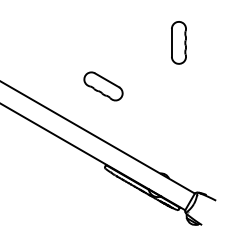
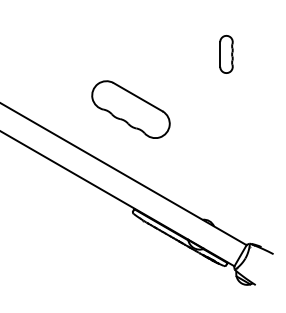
part: (178, 42) -> (226, 54), size x0.7
part: (103, 86) -> (130, 109), size x1.6

